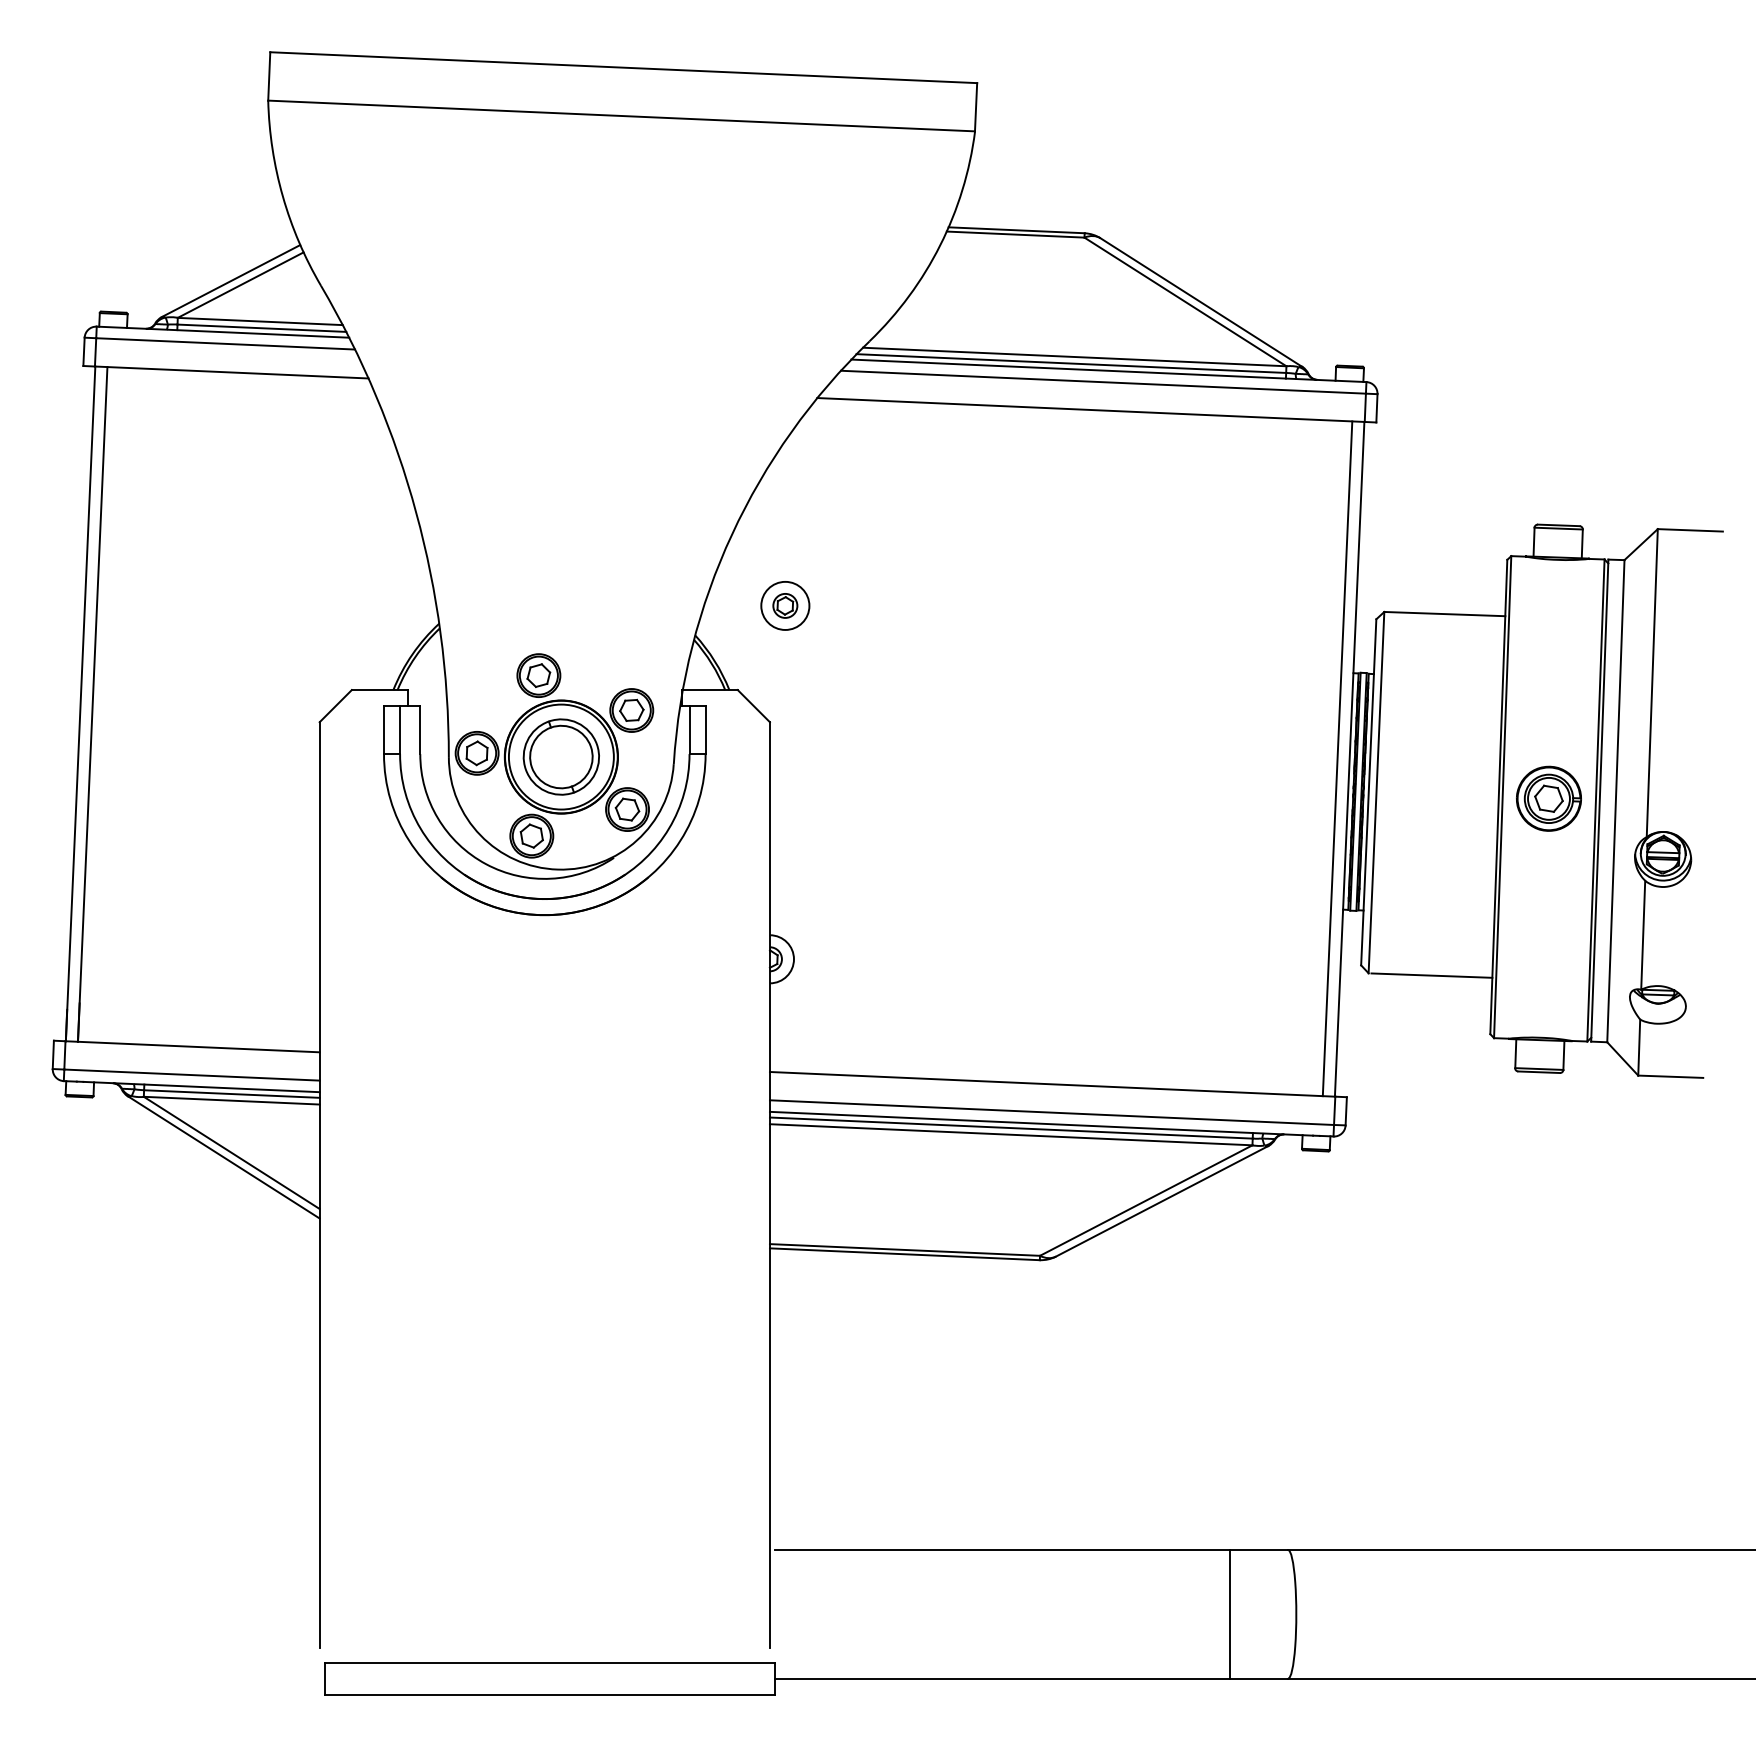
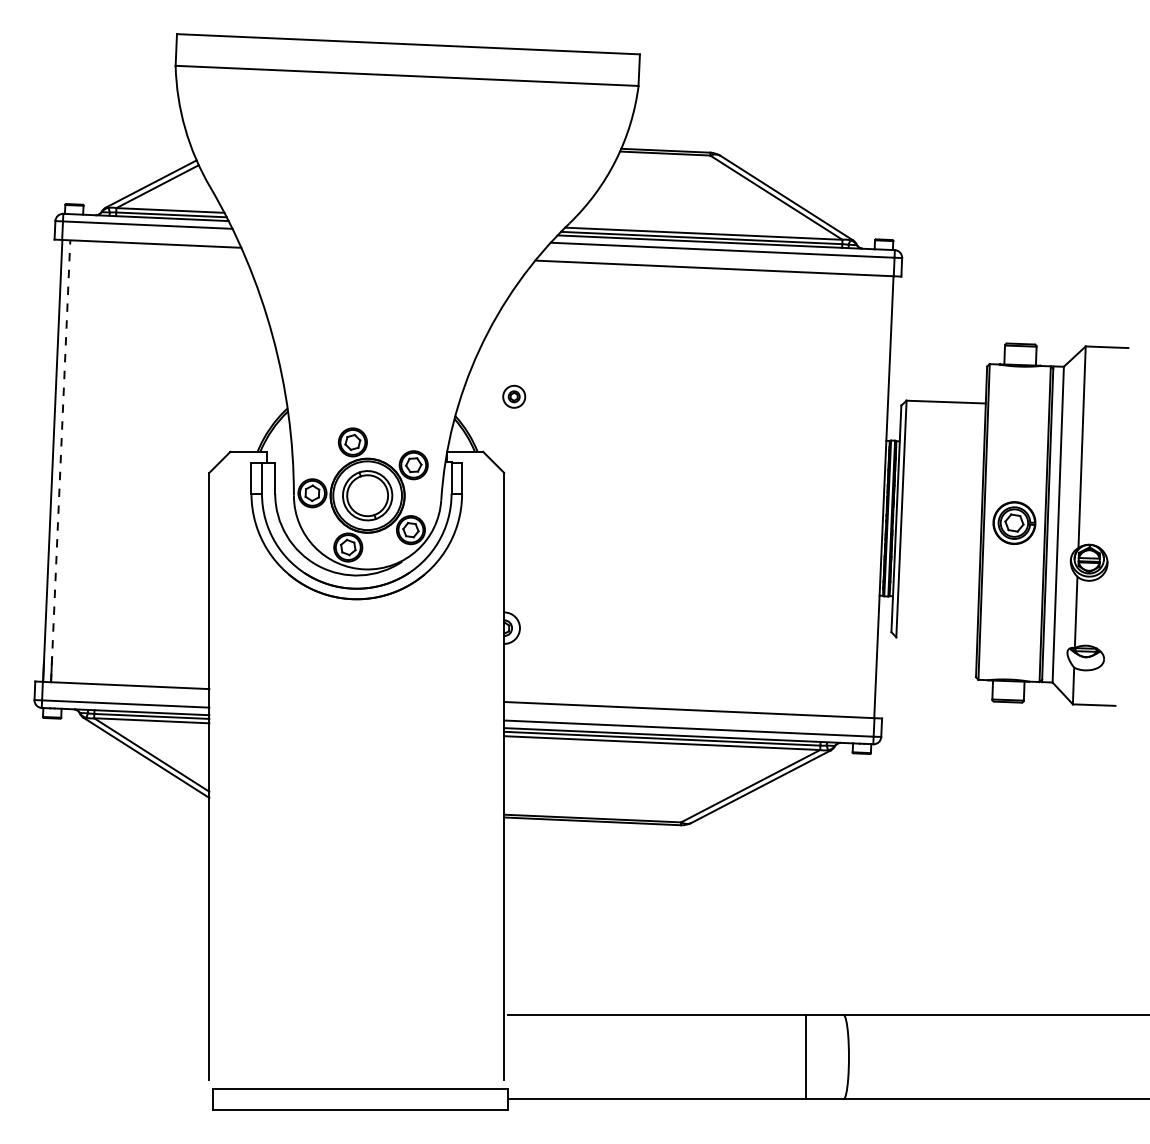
part: (784, 605) -> (513, 396), size x0.7
line: (92, 703) -> (60, 460), solid -> dashed
line: (1336, 758) -> (875, 496), removed
line: (1431, 975) -> (937, 638), removed

